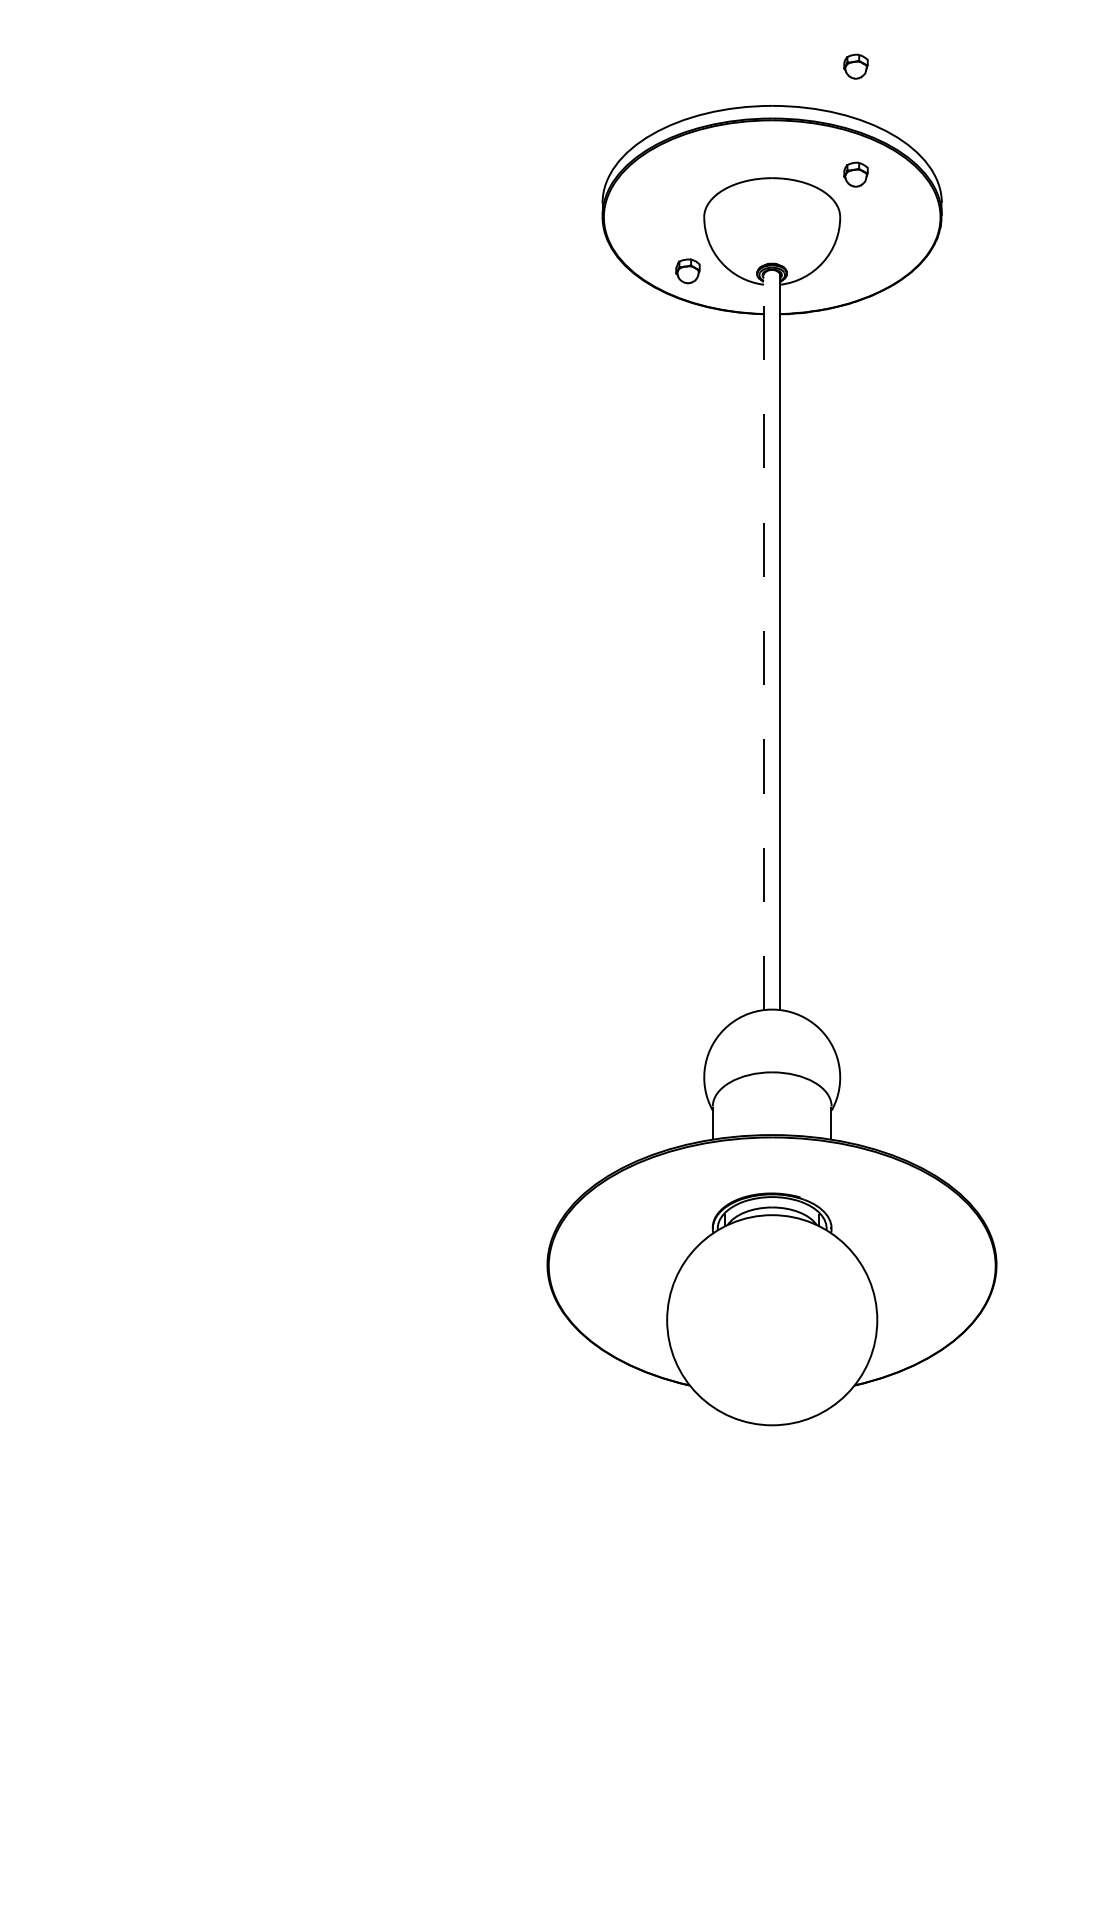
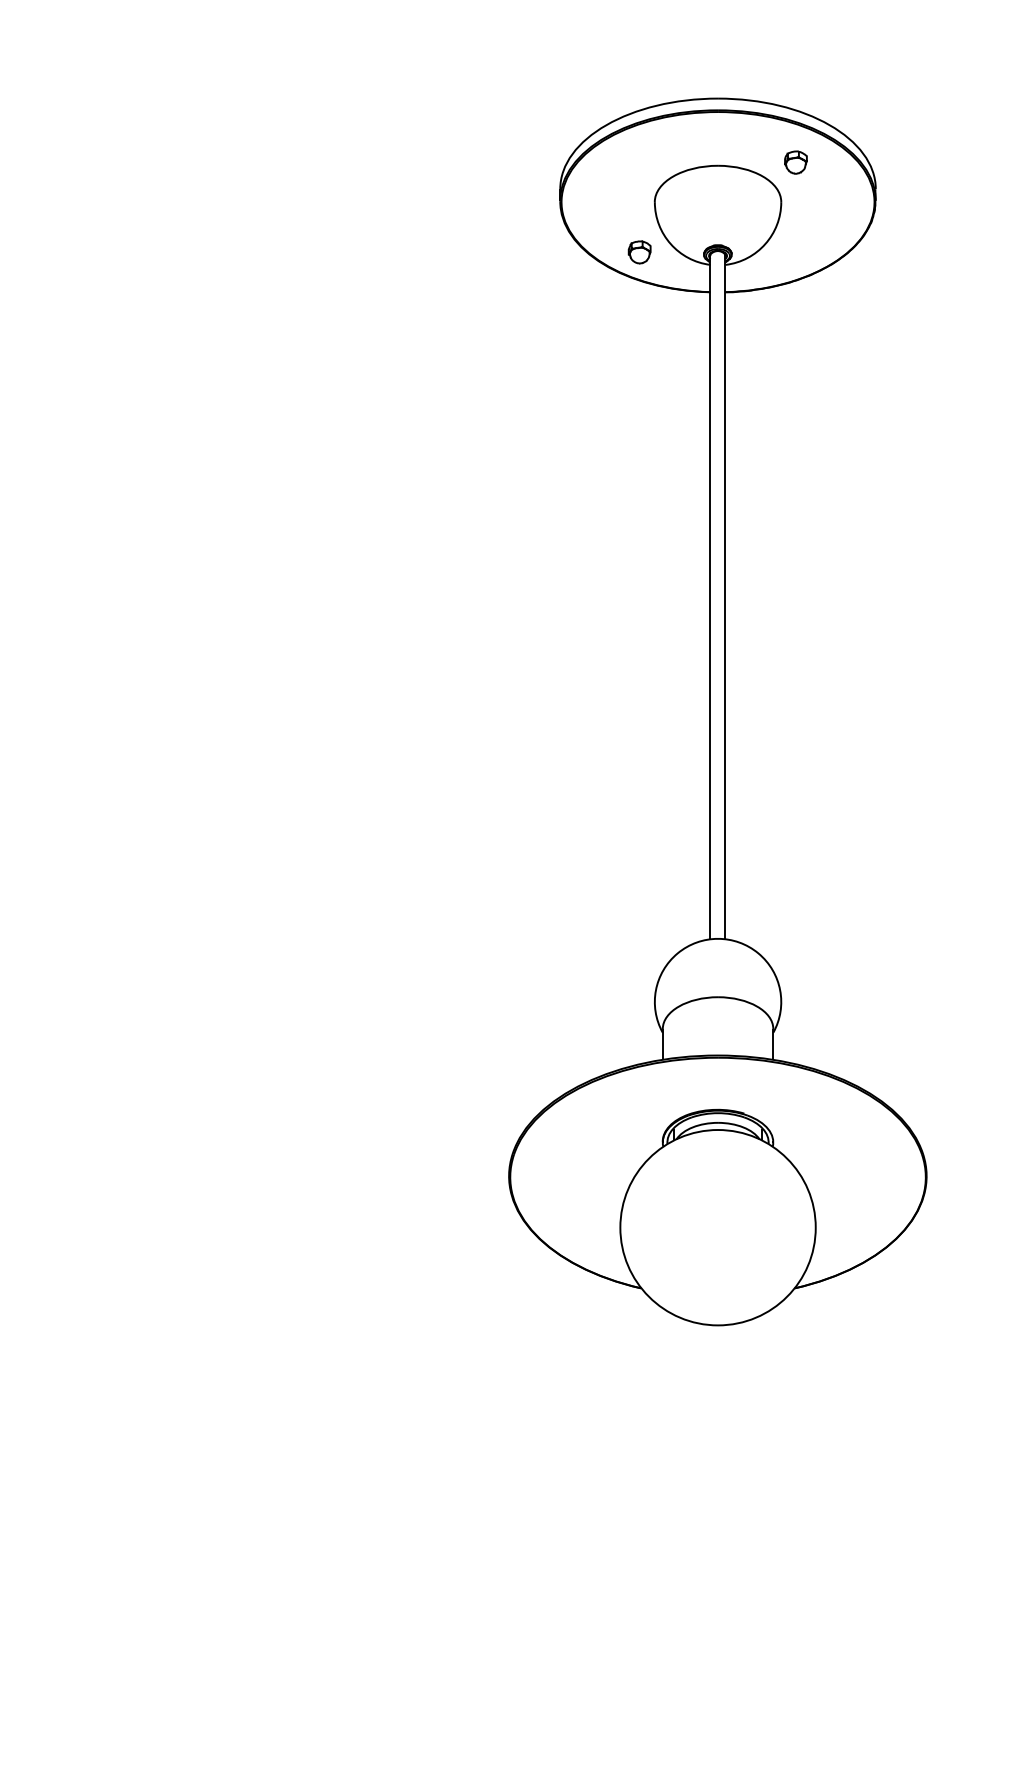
part: (855, 66) -> (795, 61), removed
line: (763, 641) -> (709, 596), dashed -> solid

